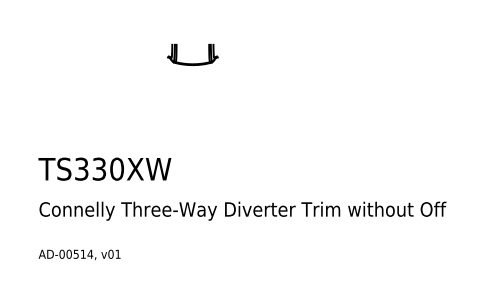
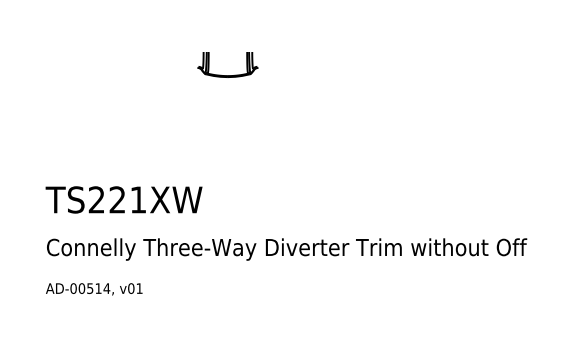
text: (99, 168) -> (117, 199), TS330XW -> TS221XW
text: (79, 254) -> (94, 288), moved

